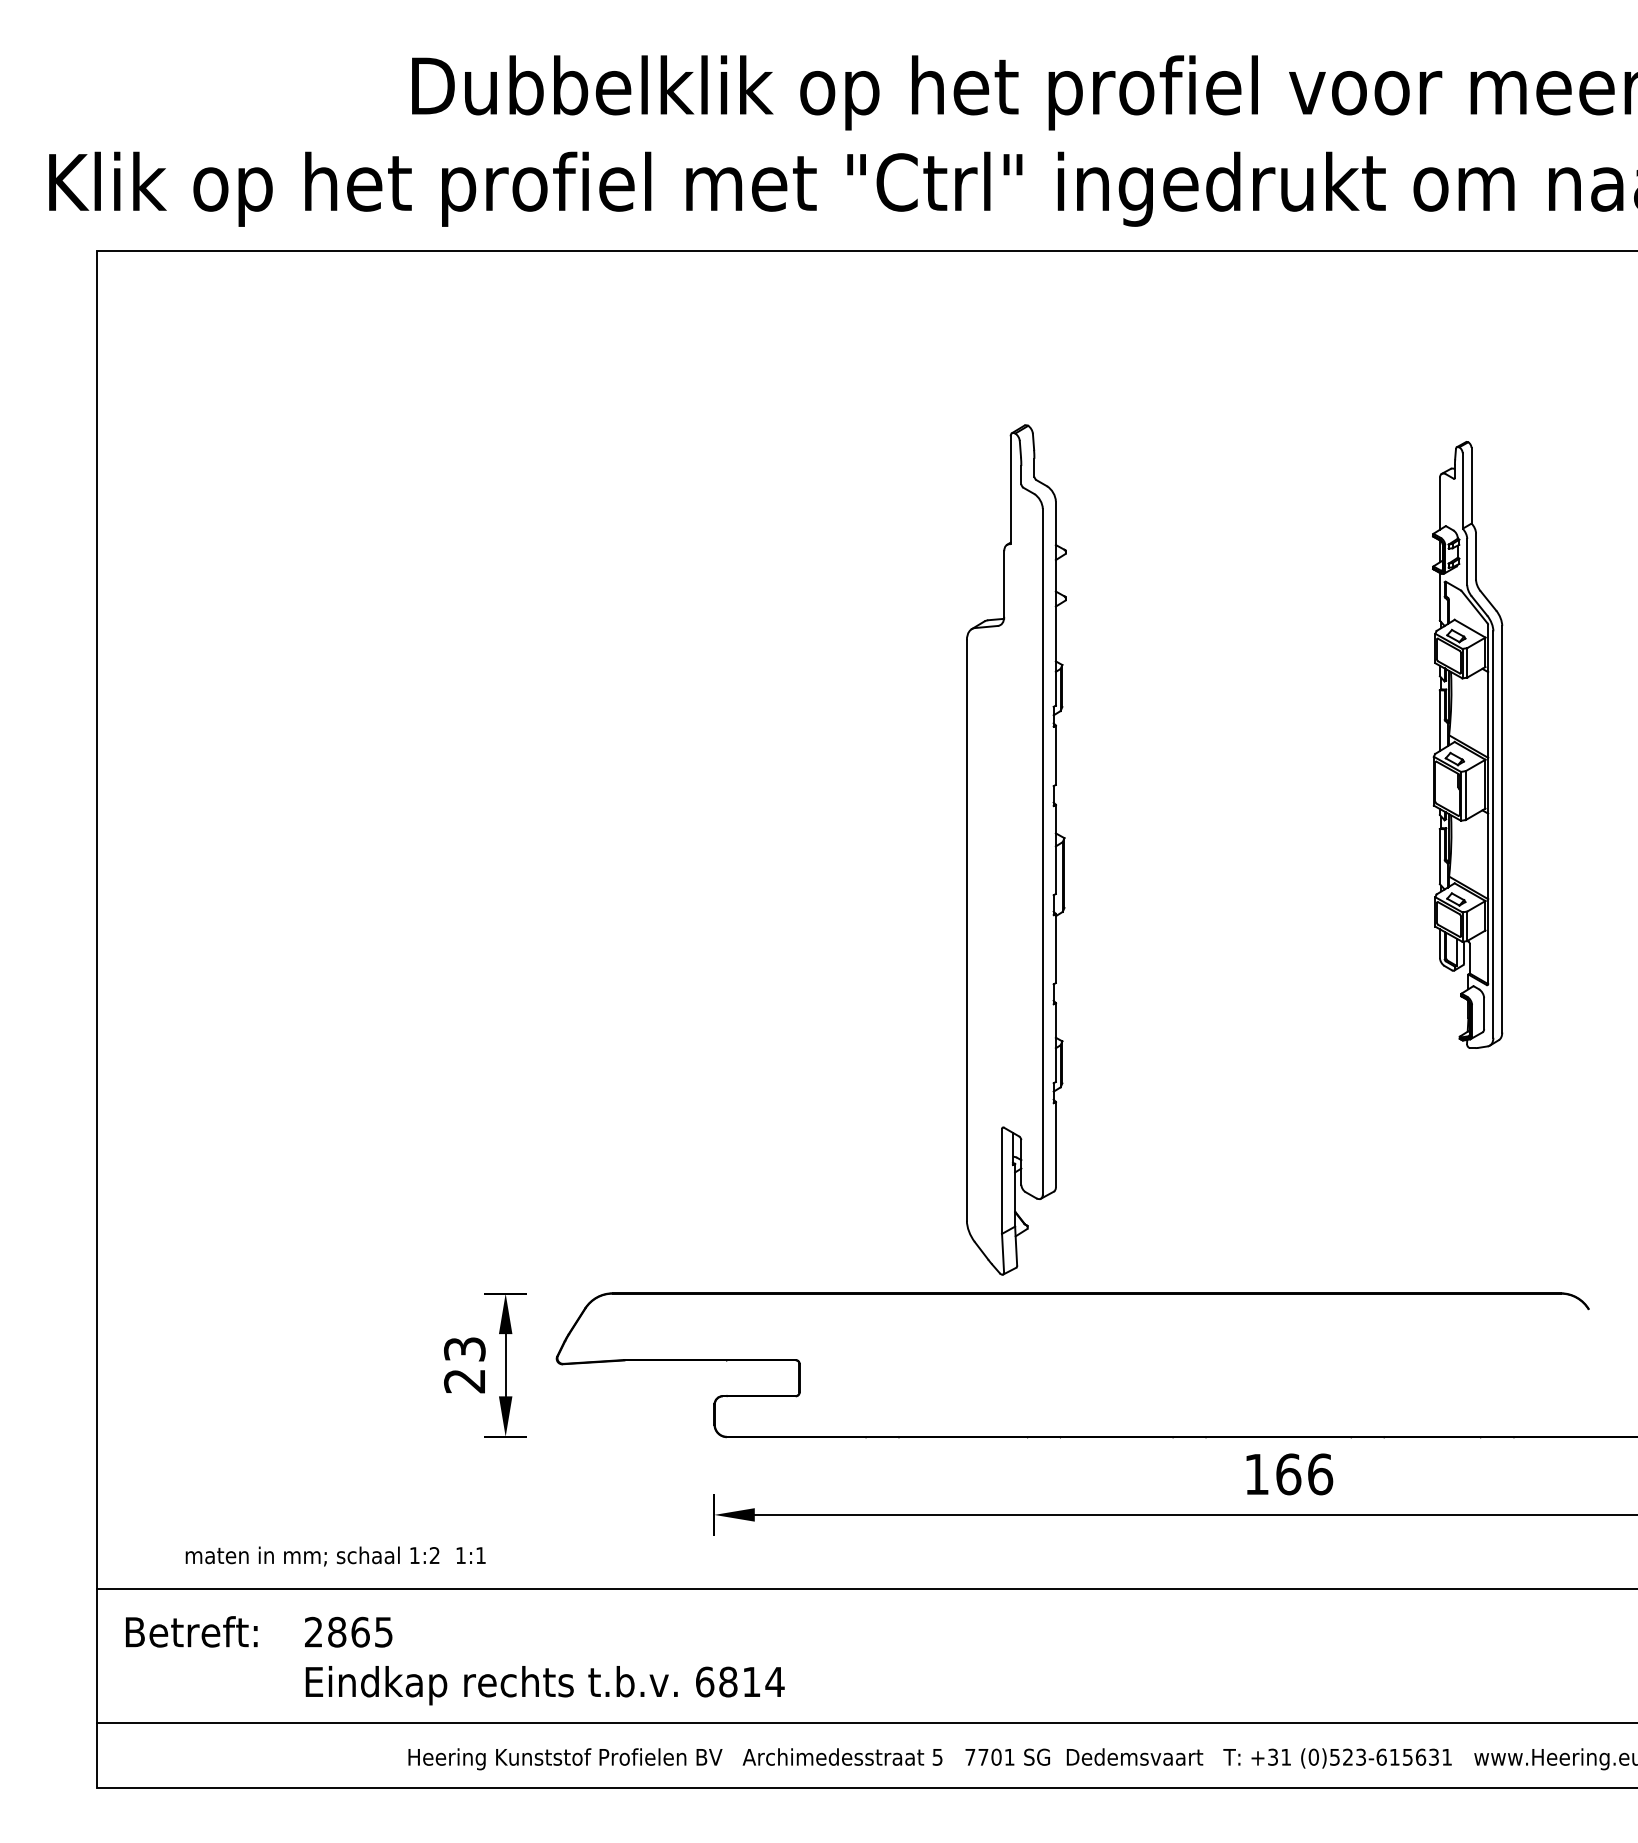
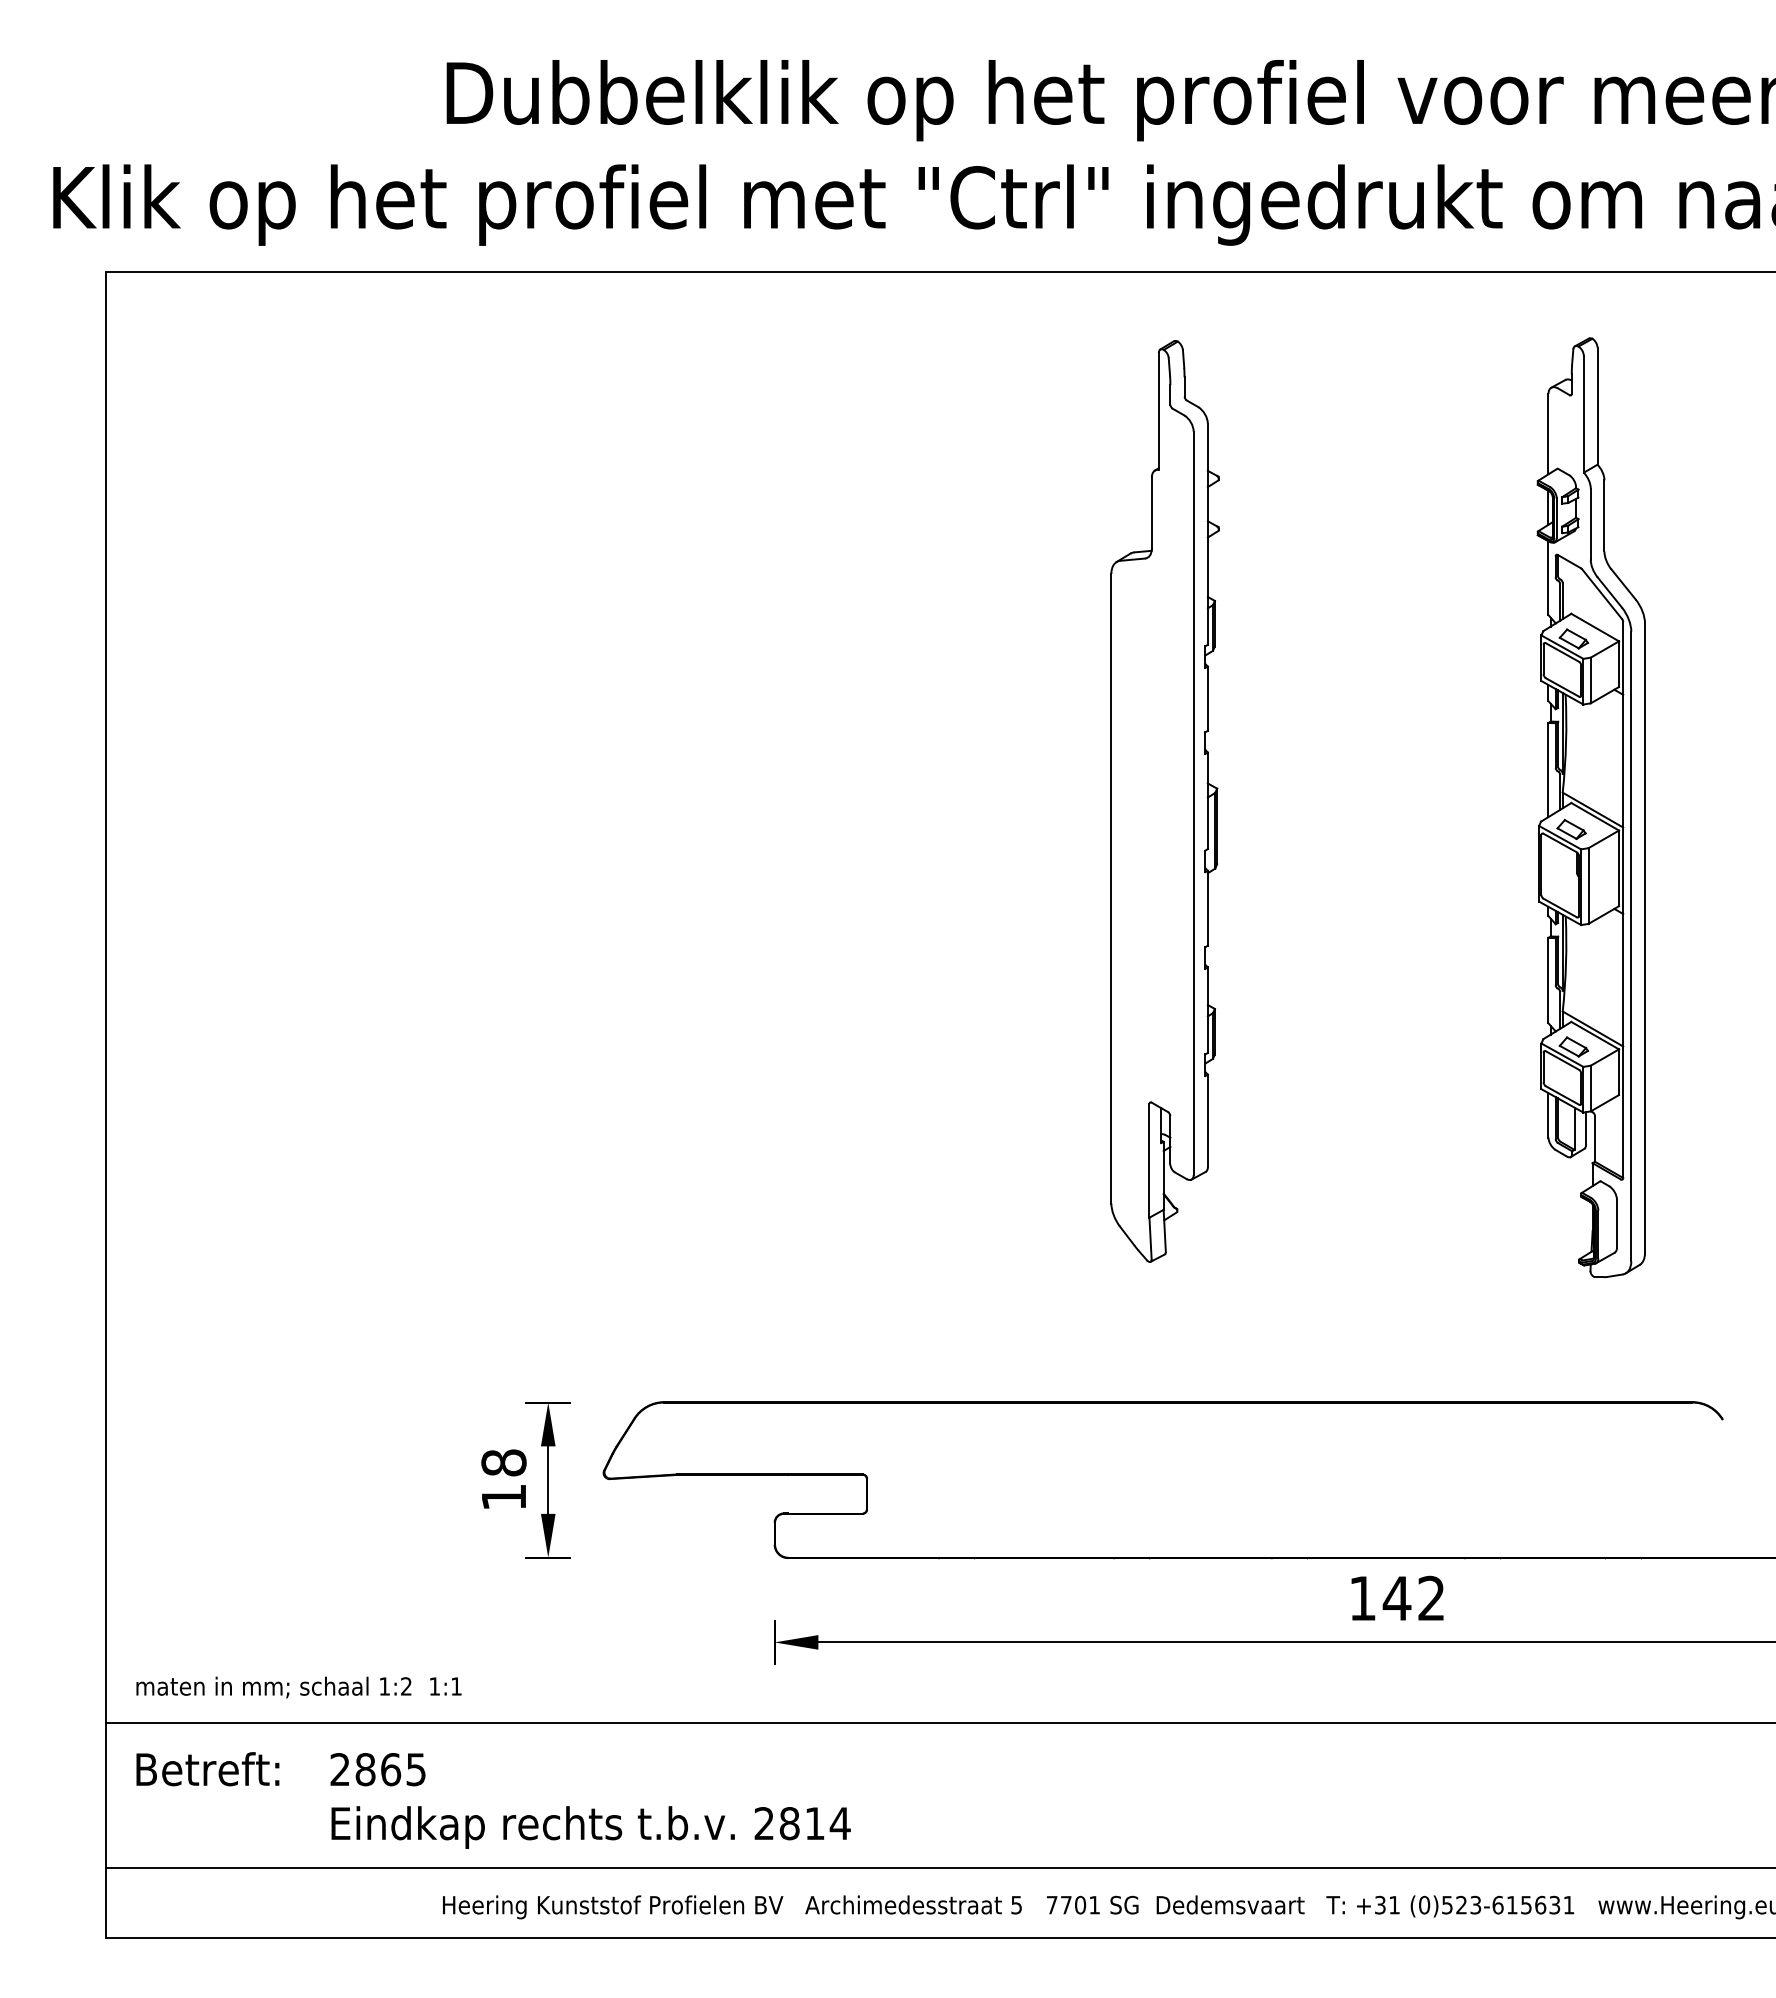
part: (1466, 744) -> (1590, 807), size x1.43
part: (1015, 850) -> (1164, 801), moved
text: (464, 1364) -> (503, 1479), 23 -> 18
text: (1303, 1474) -> (1413, 1598), 166 -> 142
text: (335, 1556) -> (298, 1687), moved
text: (705, 1681) -> (764, 1823), 6814 -> 2814

